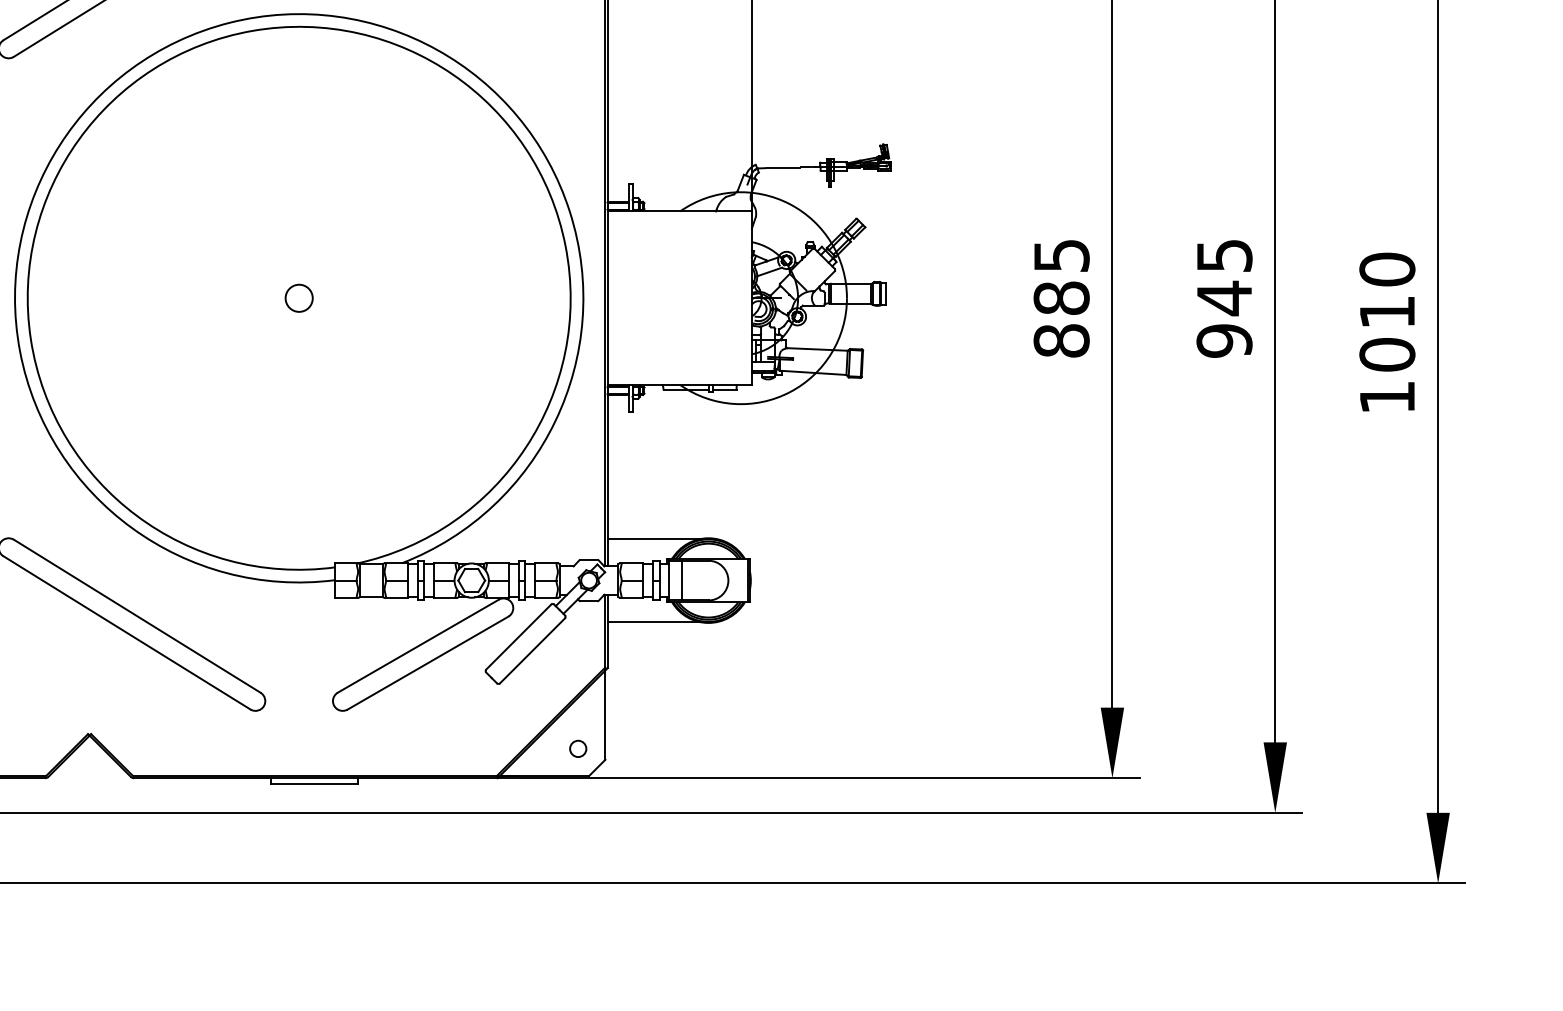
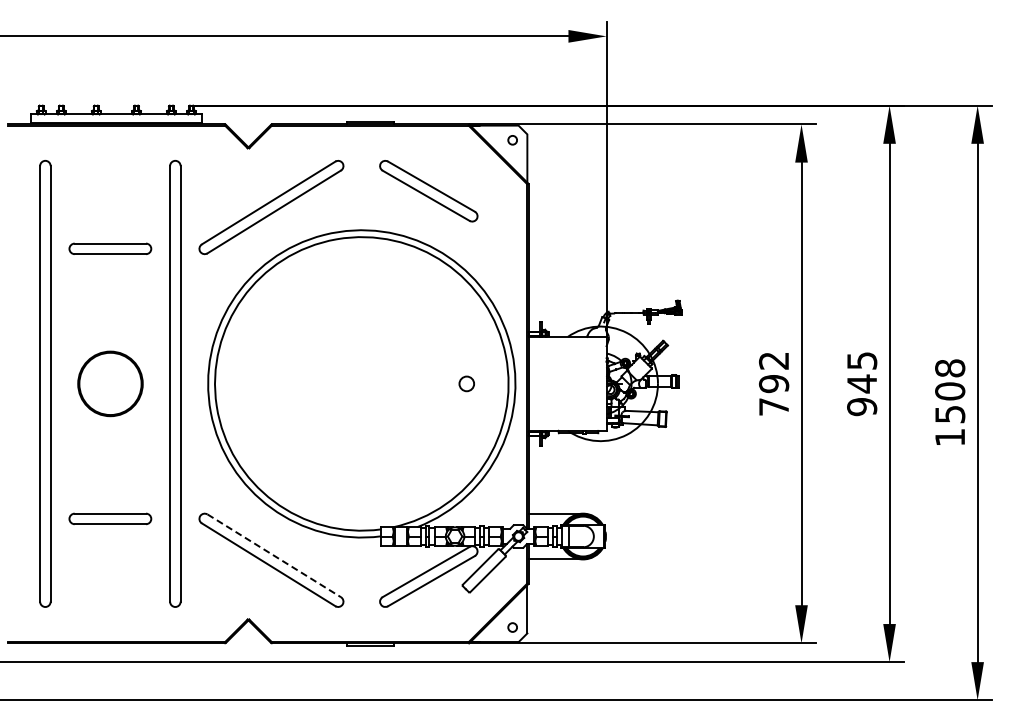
circle: (298, 297) -> (466, 383), moved
text: (1062, 297) -> (774, 383), 885 -> 792
text: (1387, 312) -> (950, 391), 1010 -> 1508
line: (137, 615) -> (274, 555), solid -> dashed

